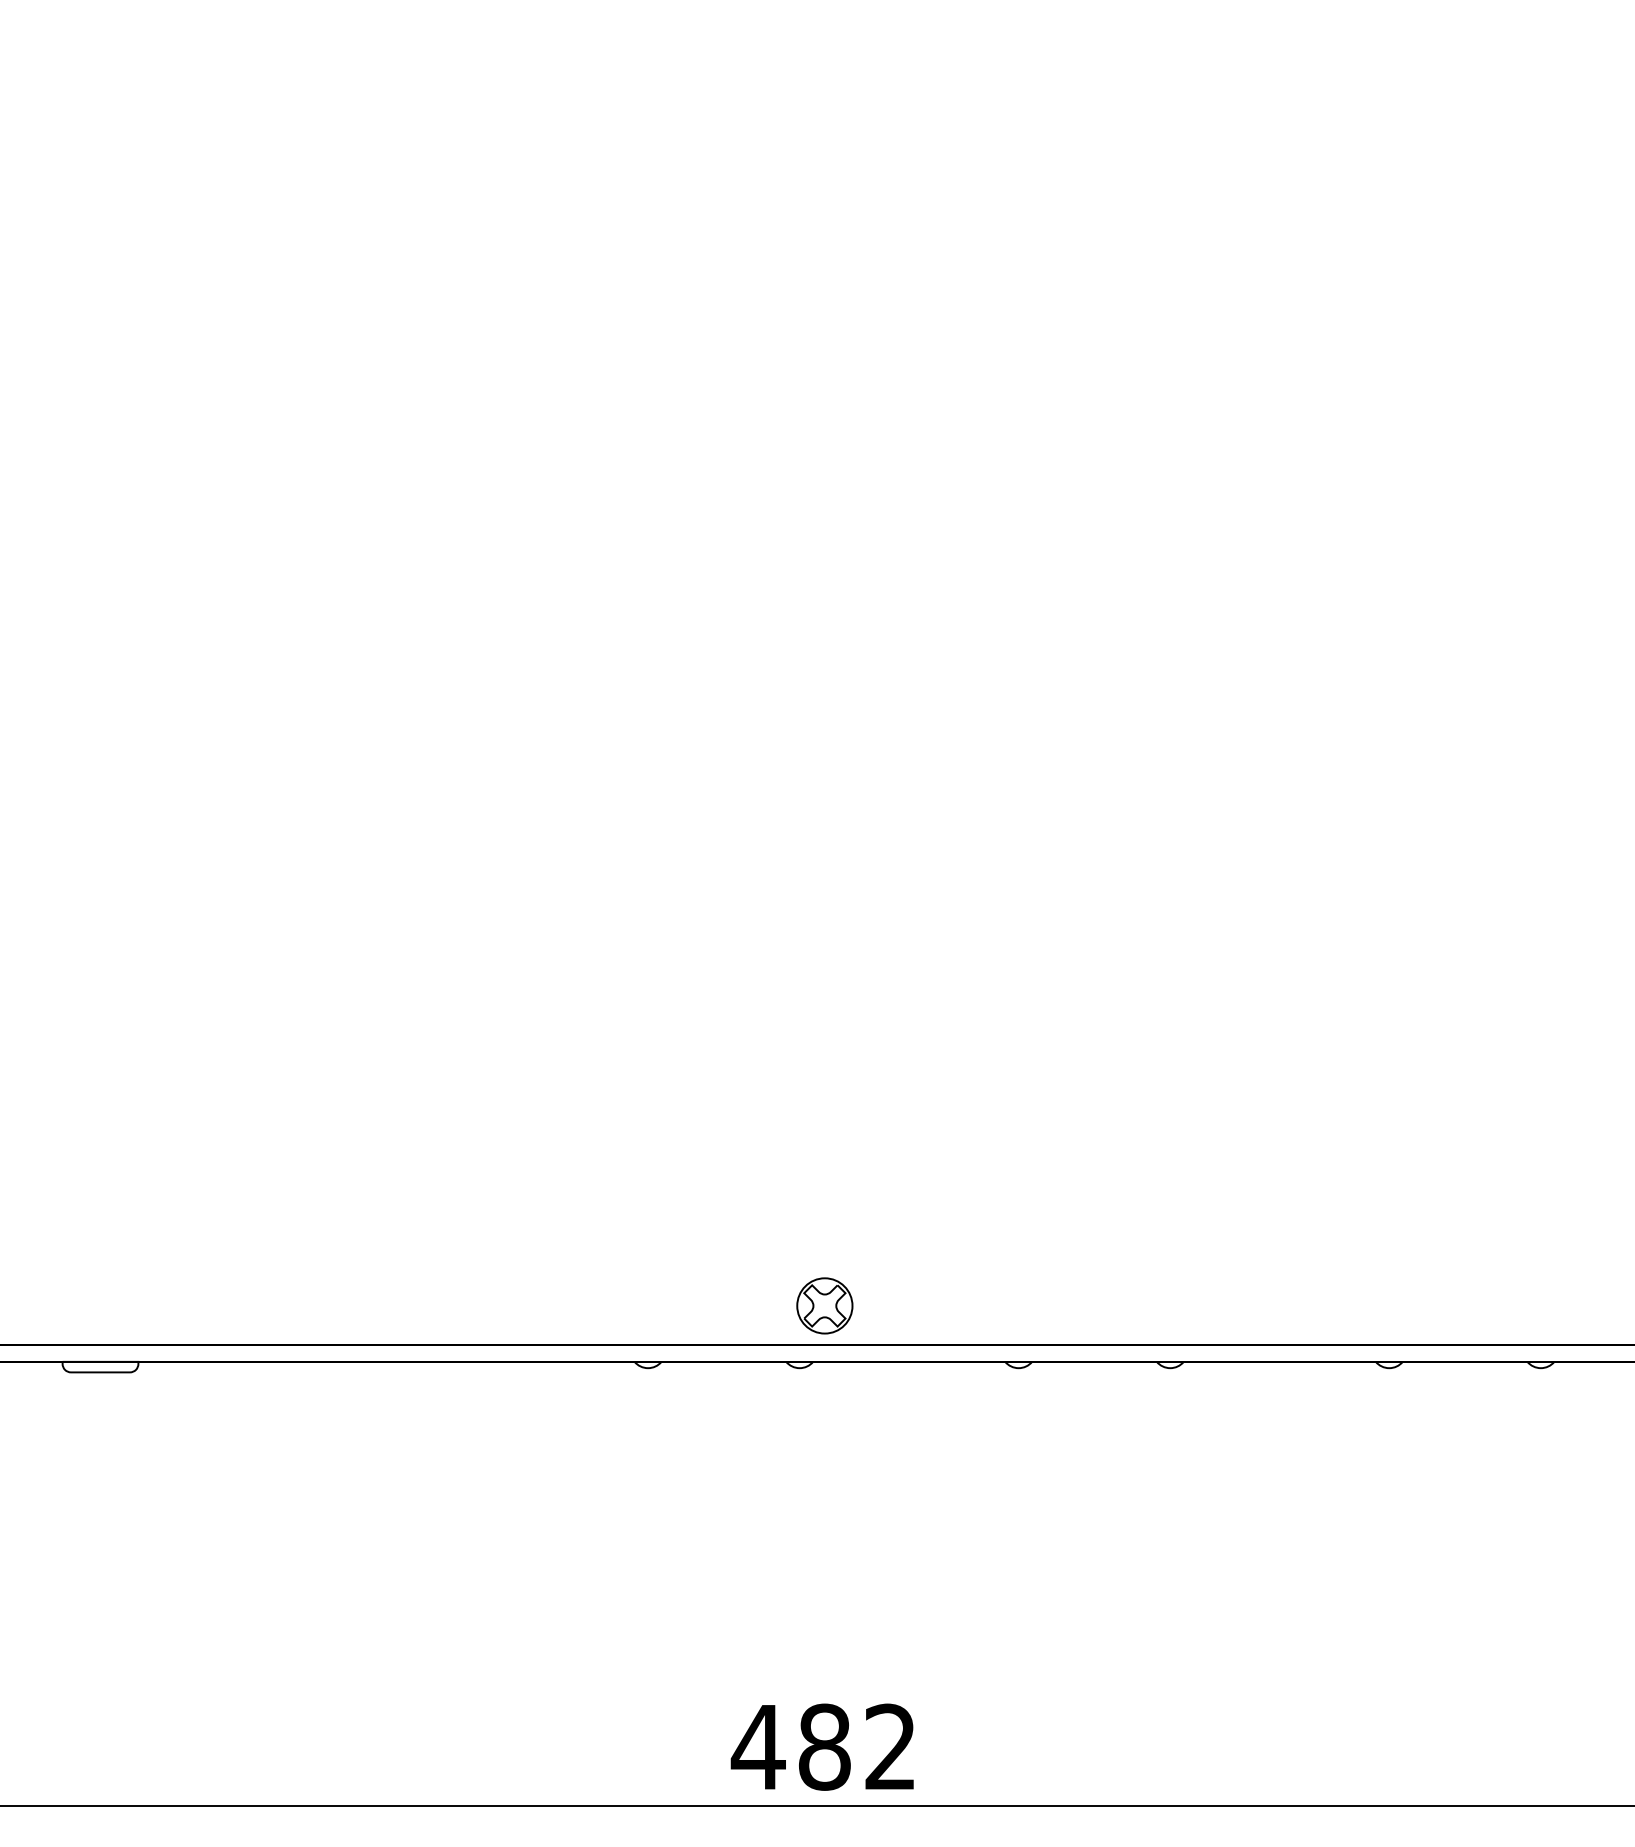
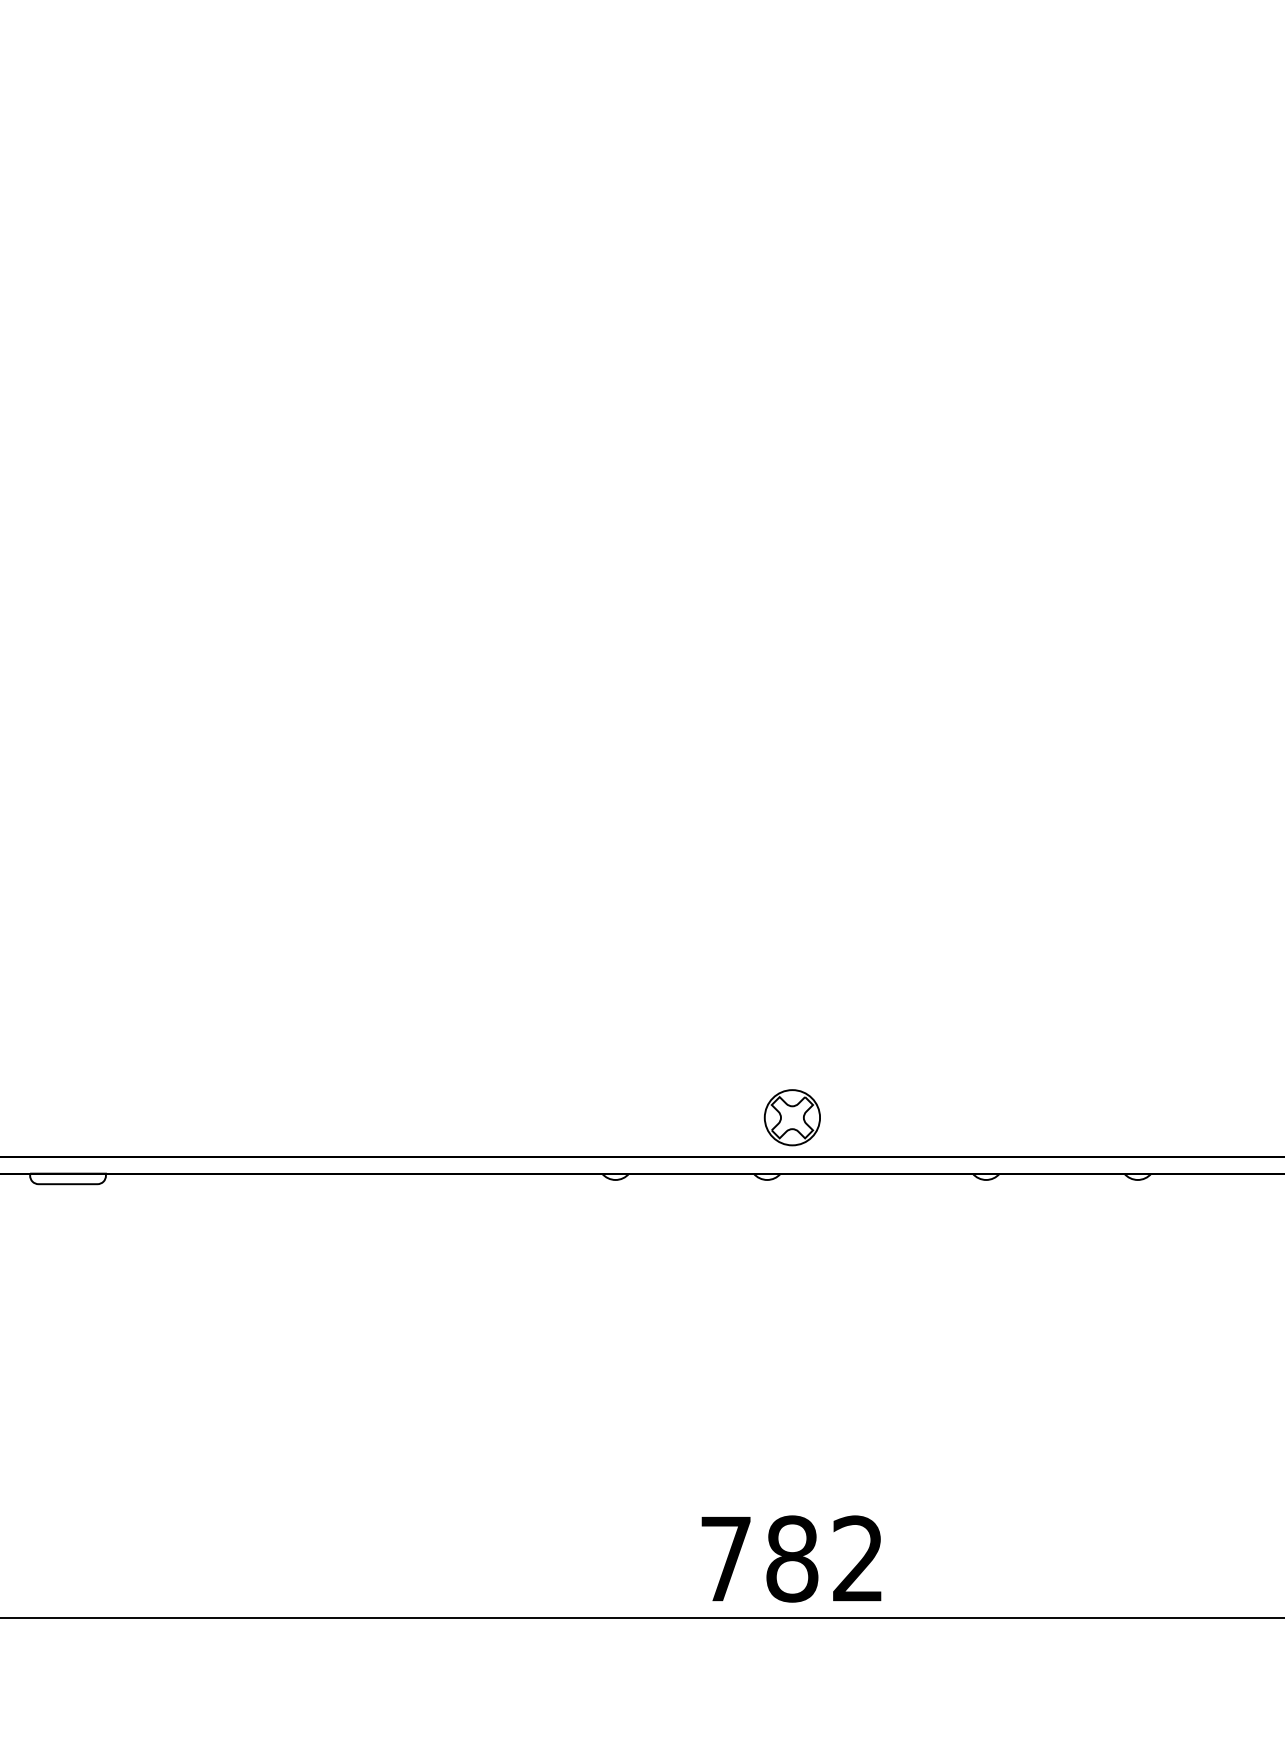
text: (757, 1747) -> (725, 1559), 482 -> 782

